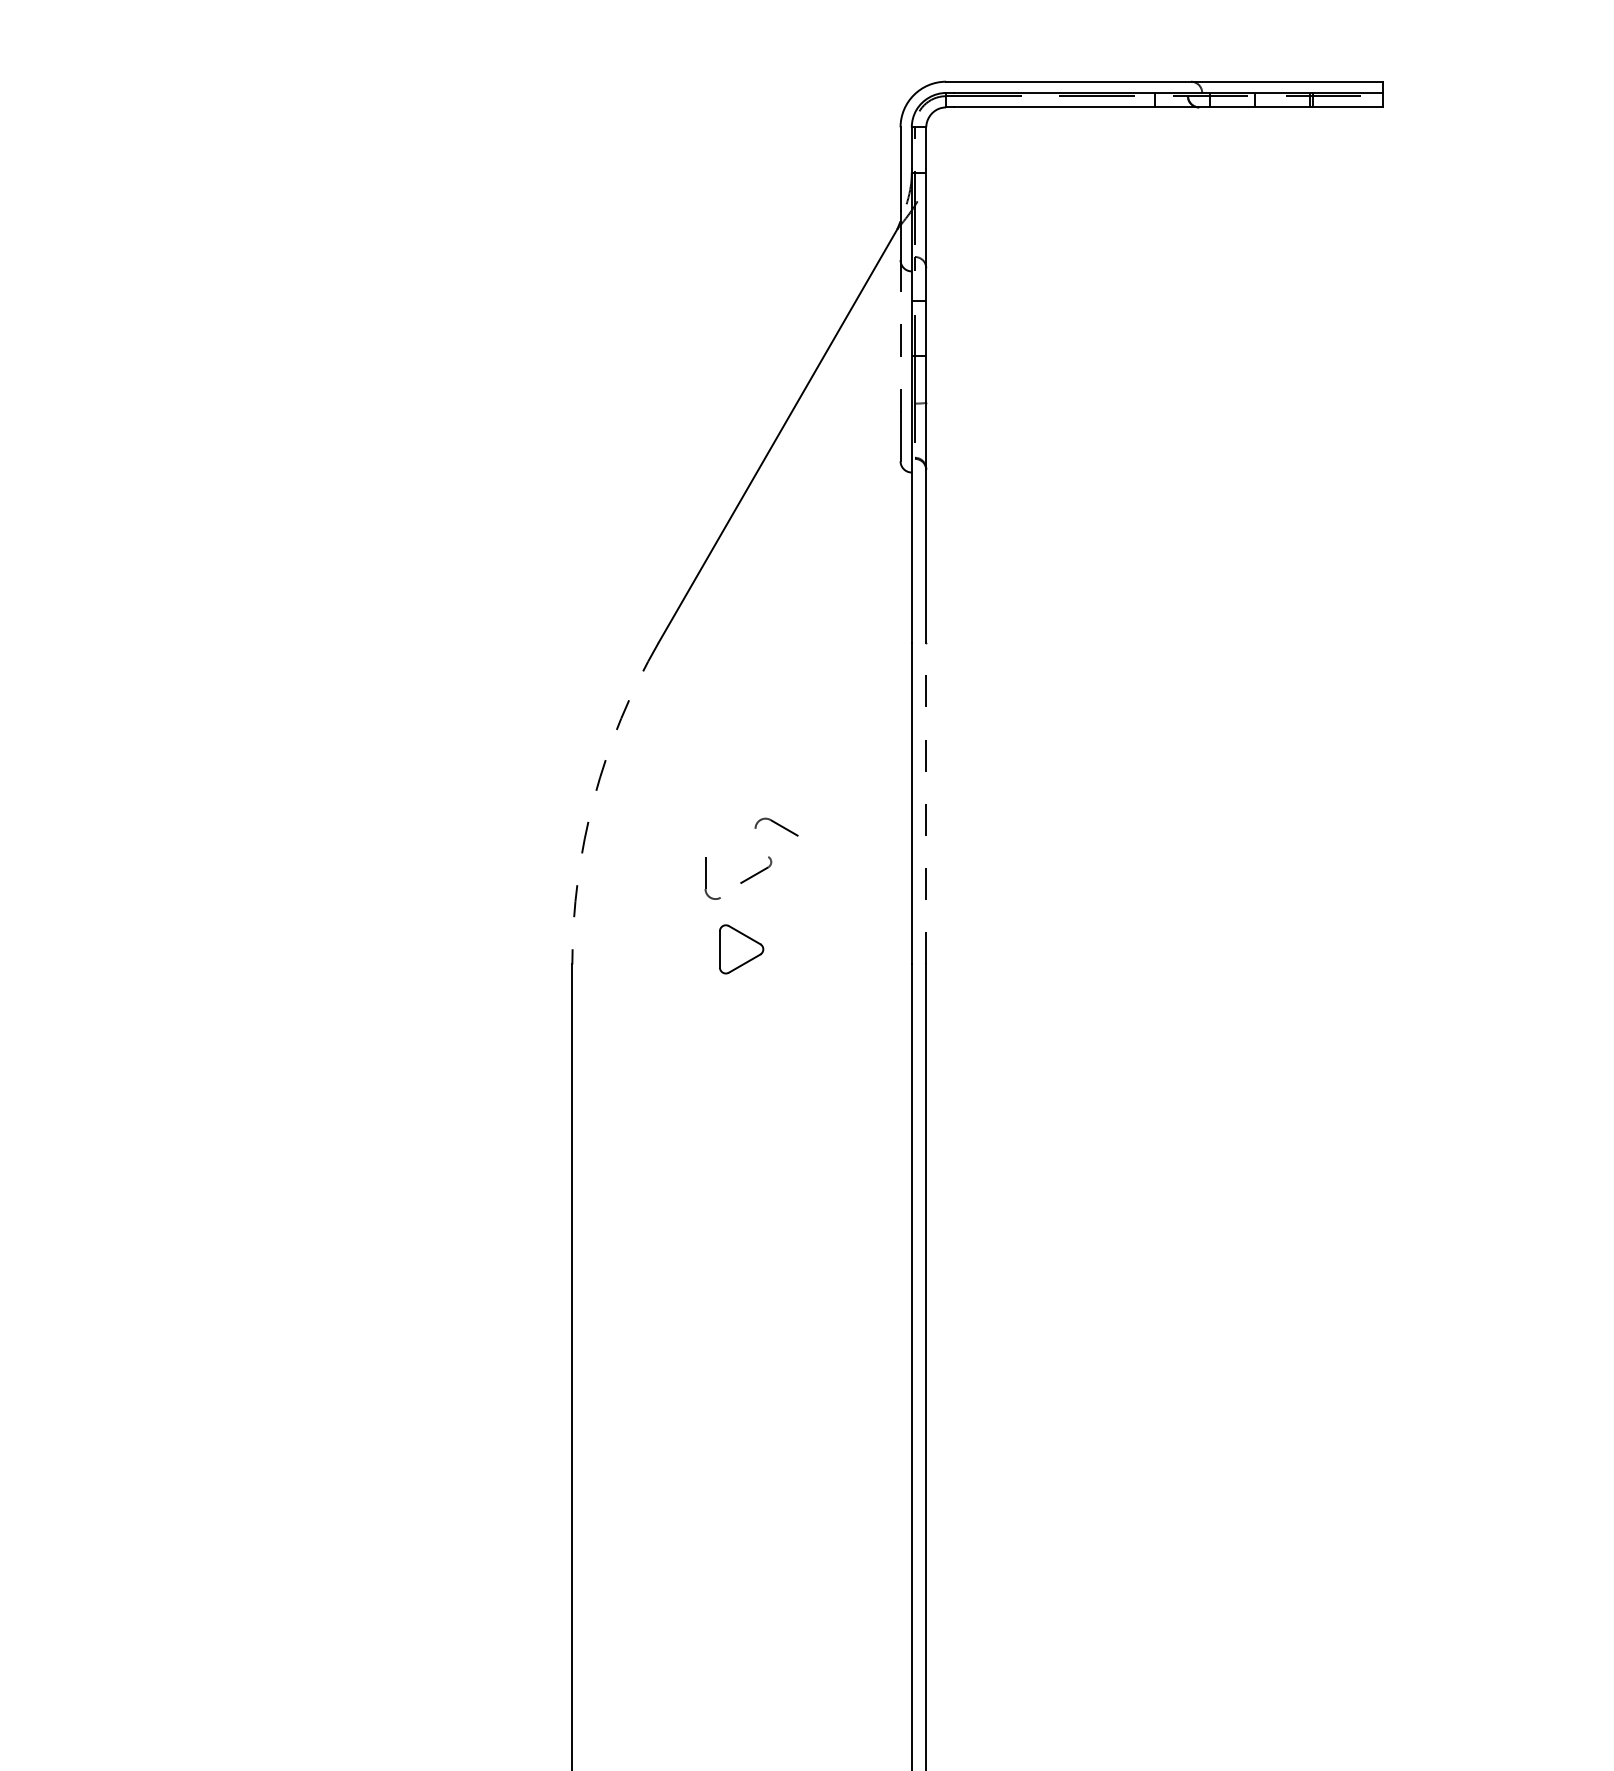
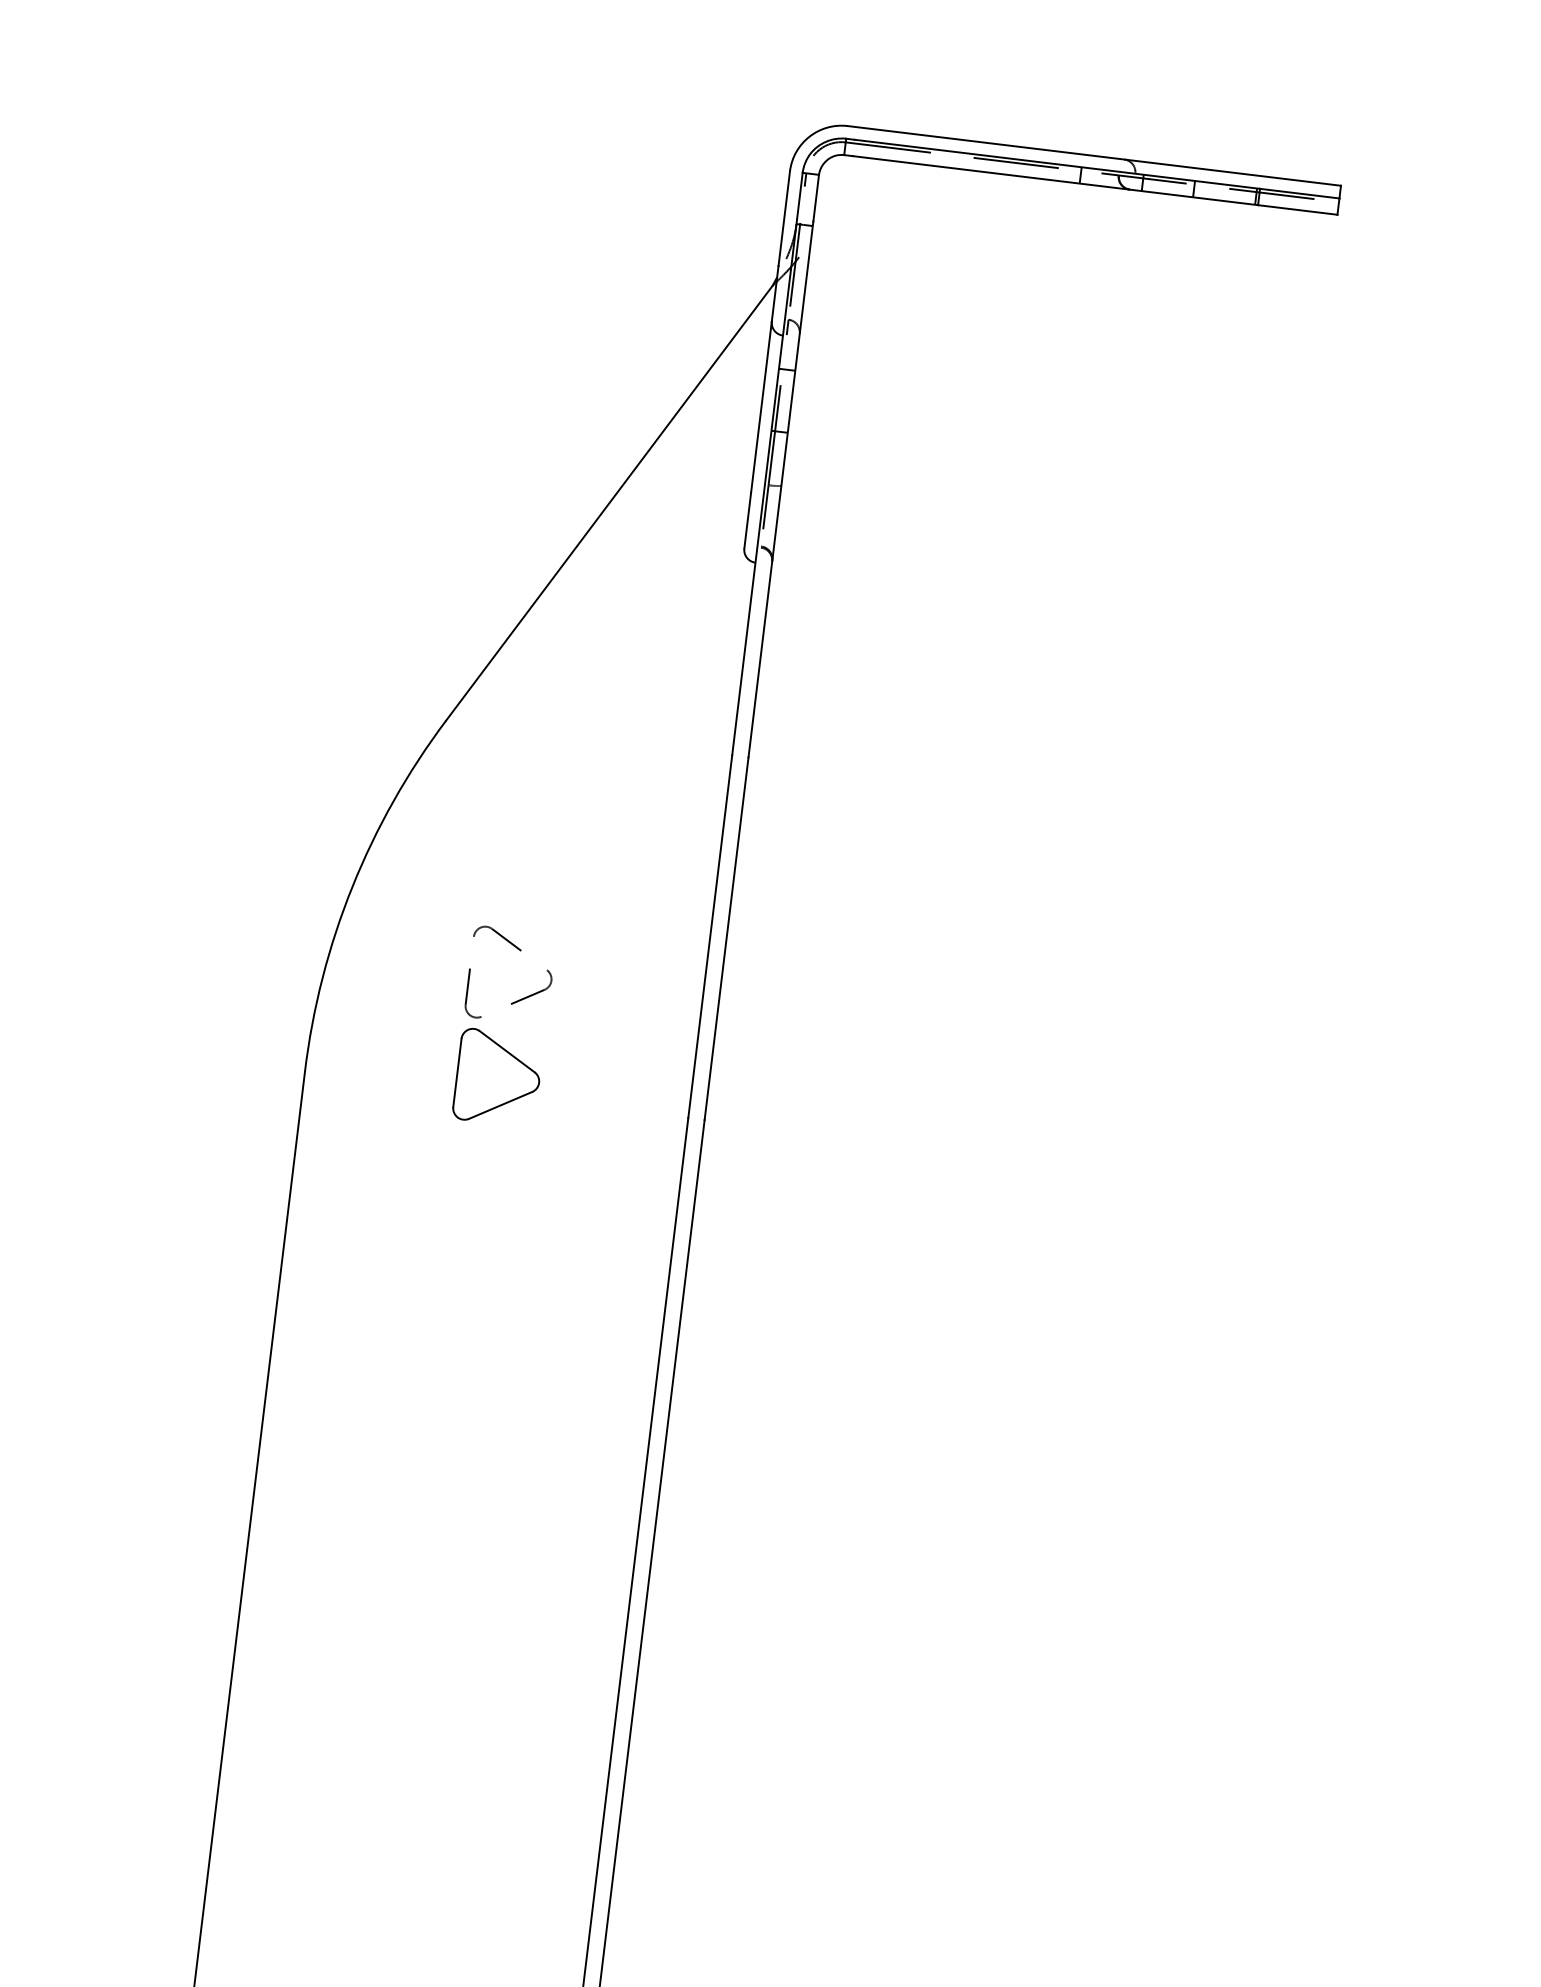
line: (900, 336) -> (761, 407), dashed -> solid
arc: (594, 798) -> (352, 887), dashed -> solid
line: (926, 803) -> (726, 938), dashed -> solid
part: (776, 826) -> (497, 937), moved
part: (761, 866) -> (531, 987), size x1.67
part: (741, 949) -> (498, 1078), size x1.67

